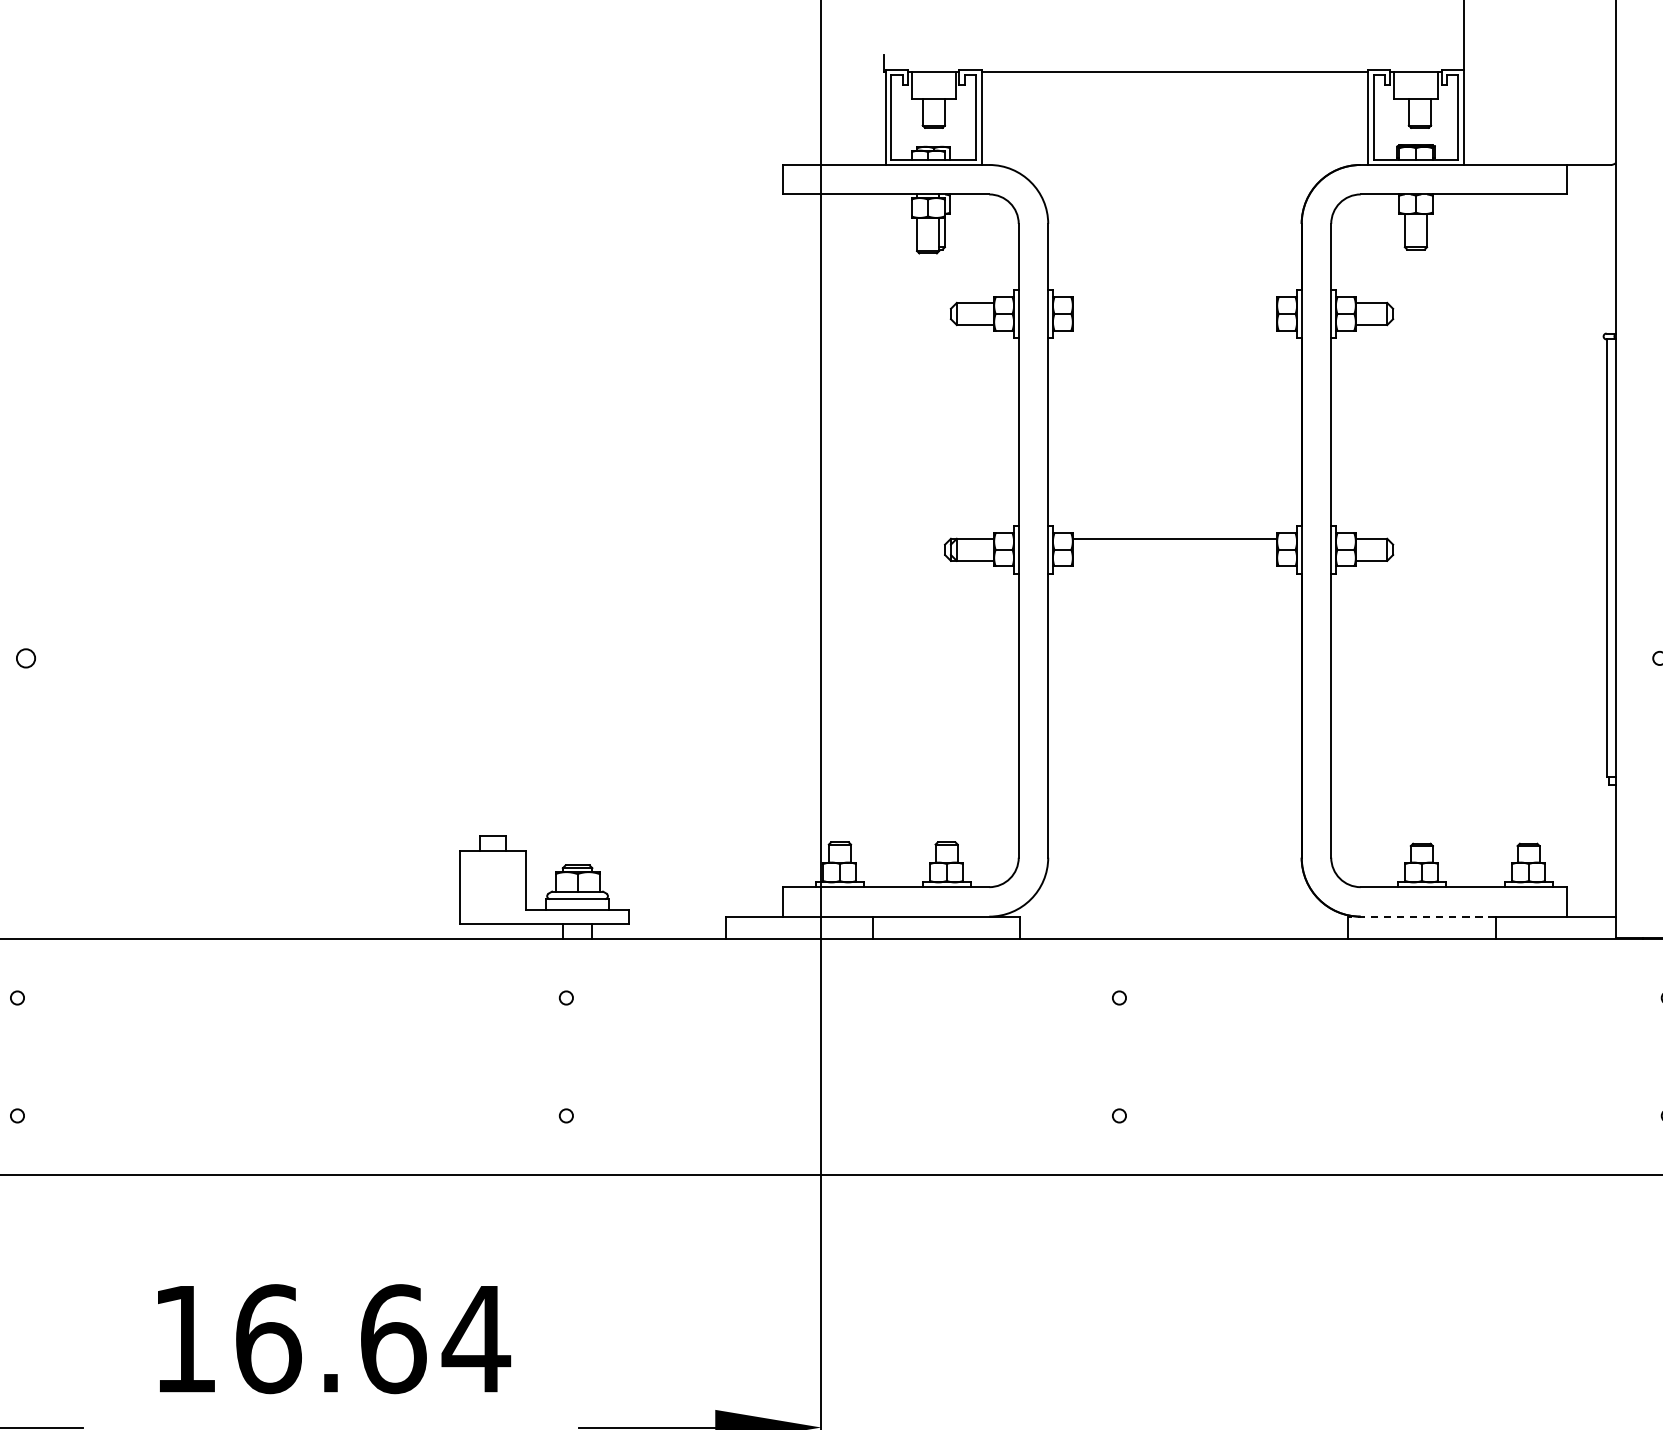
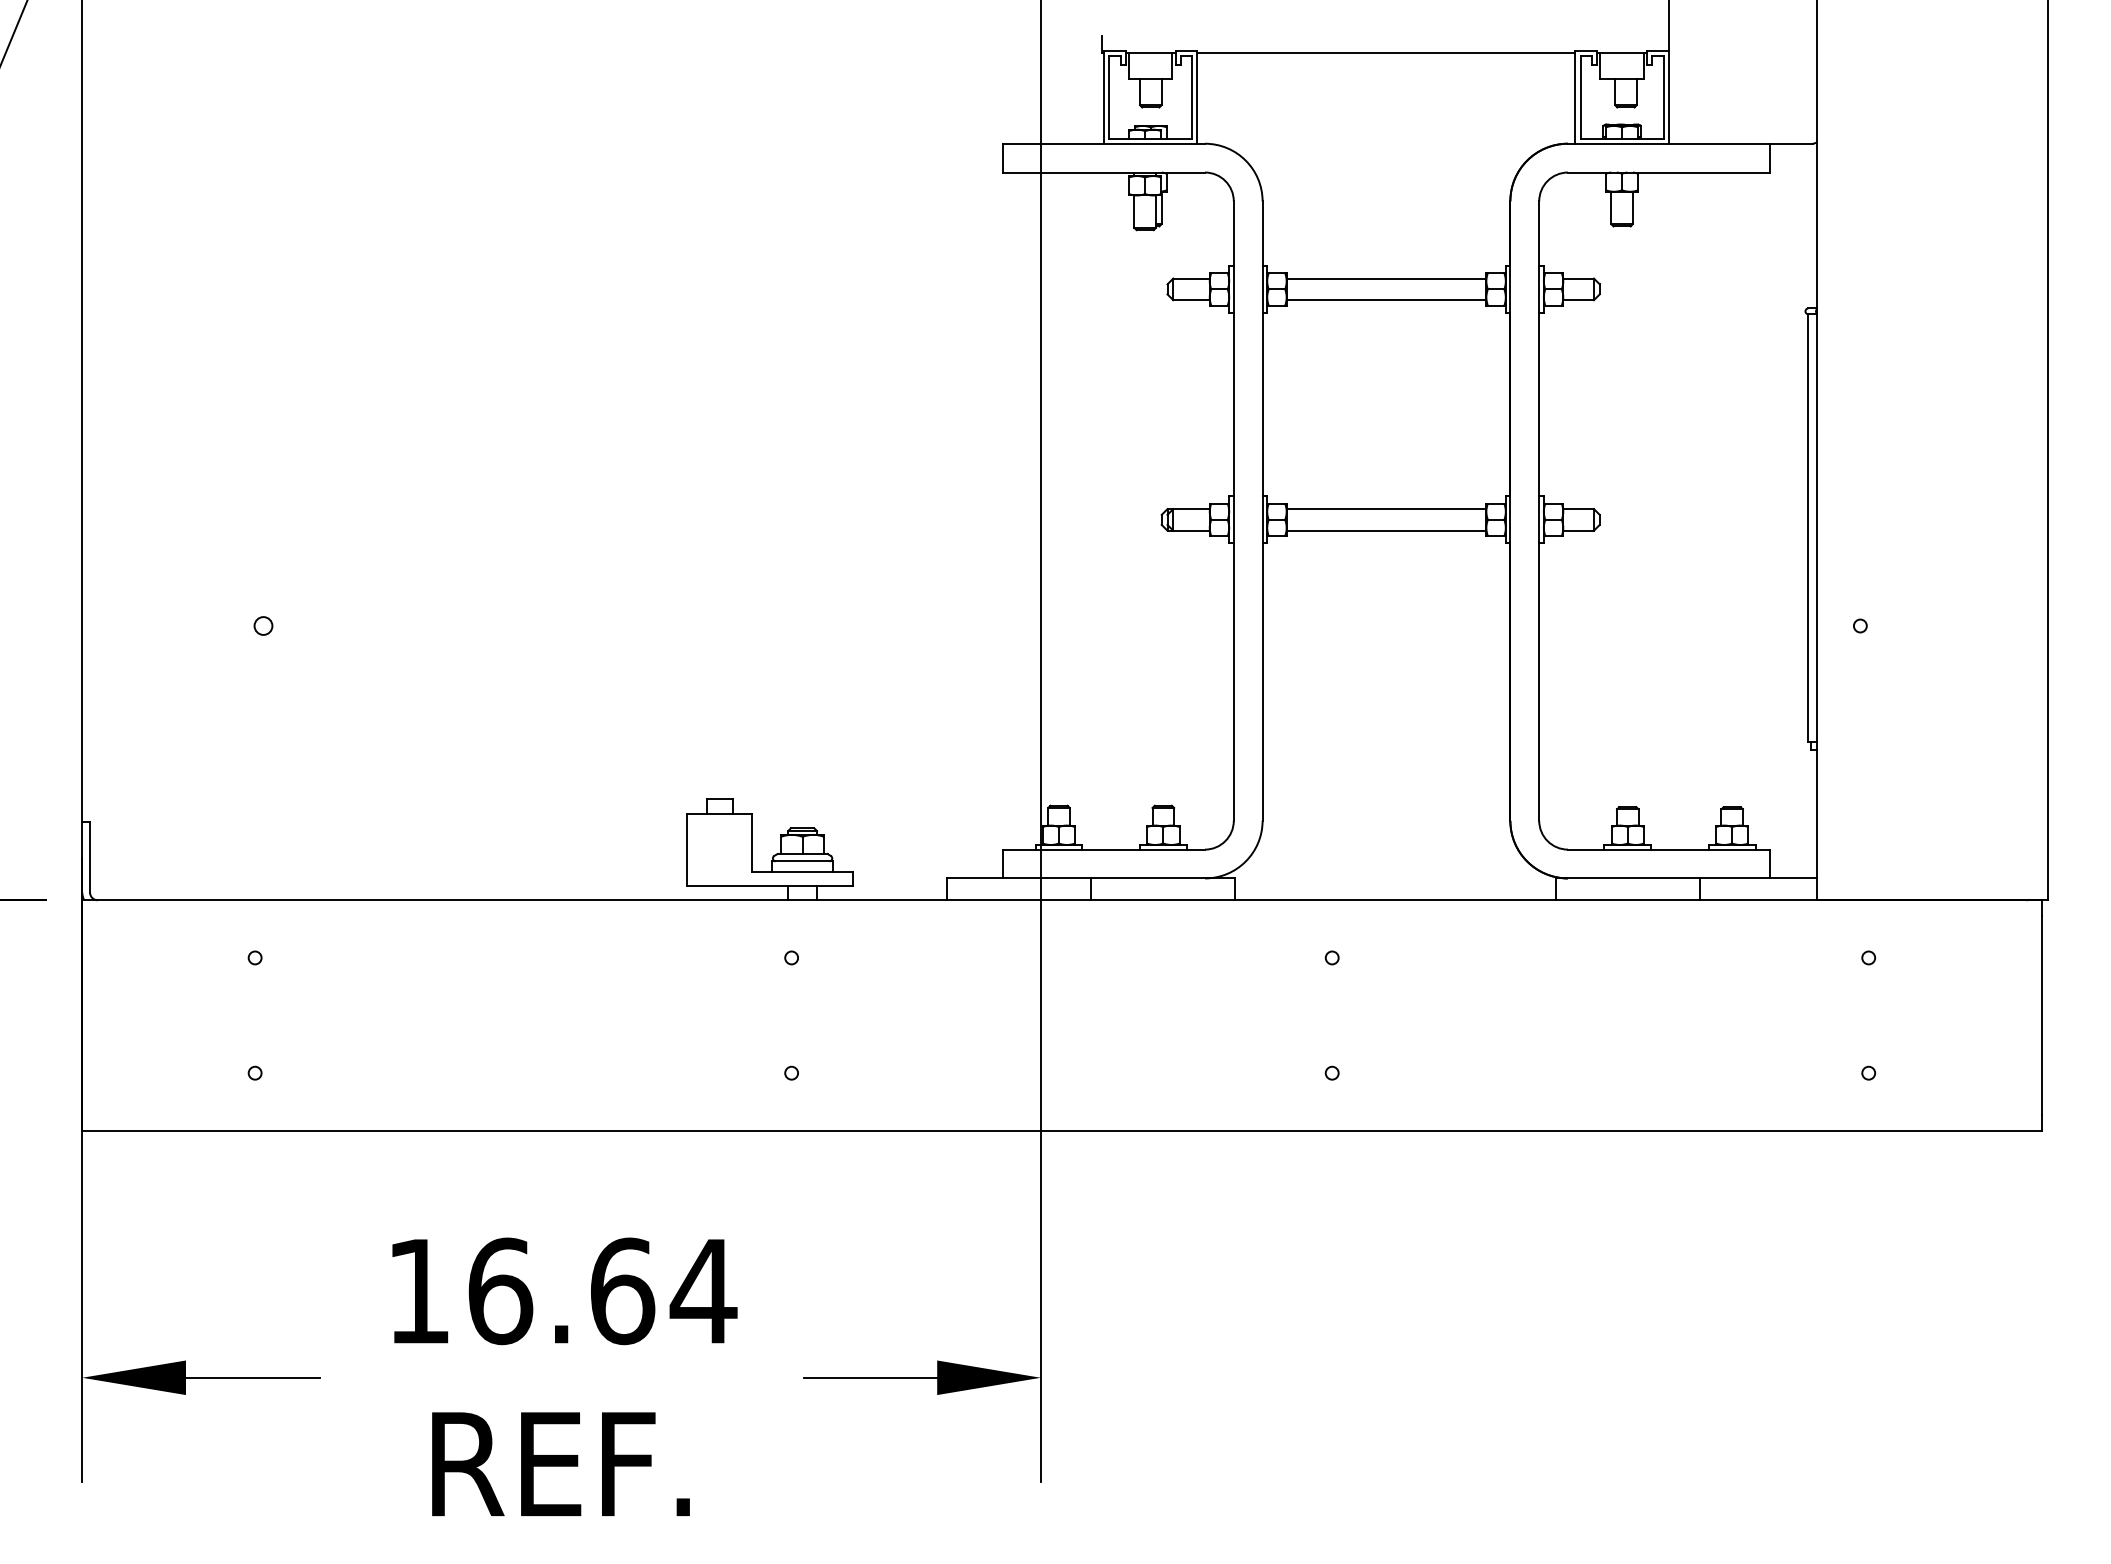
line: (1174, 302) -> (1386, 278), added
line: (1174, 325) -> (1386, 300), added
line: (1174, 560) -> (1386, 530), added
line: (1421, 916) -> (1627, 878), dashed -> solid

